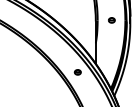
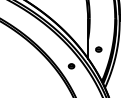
part: (111, 20) -> (98, 49), moved

